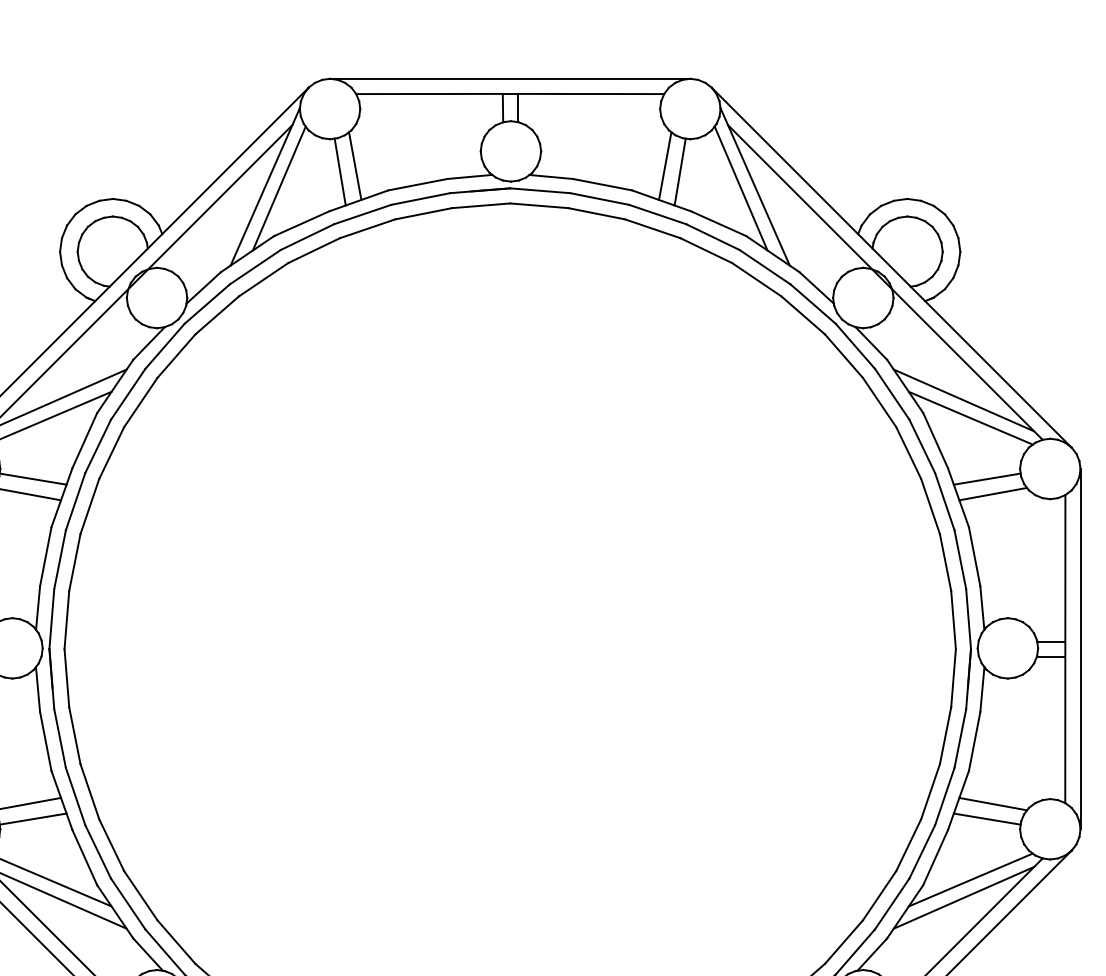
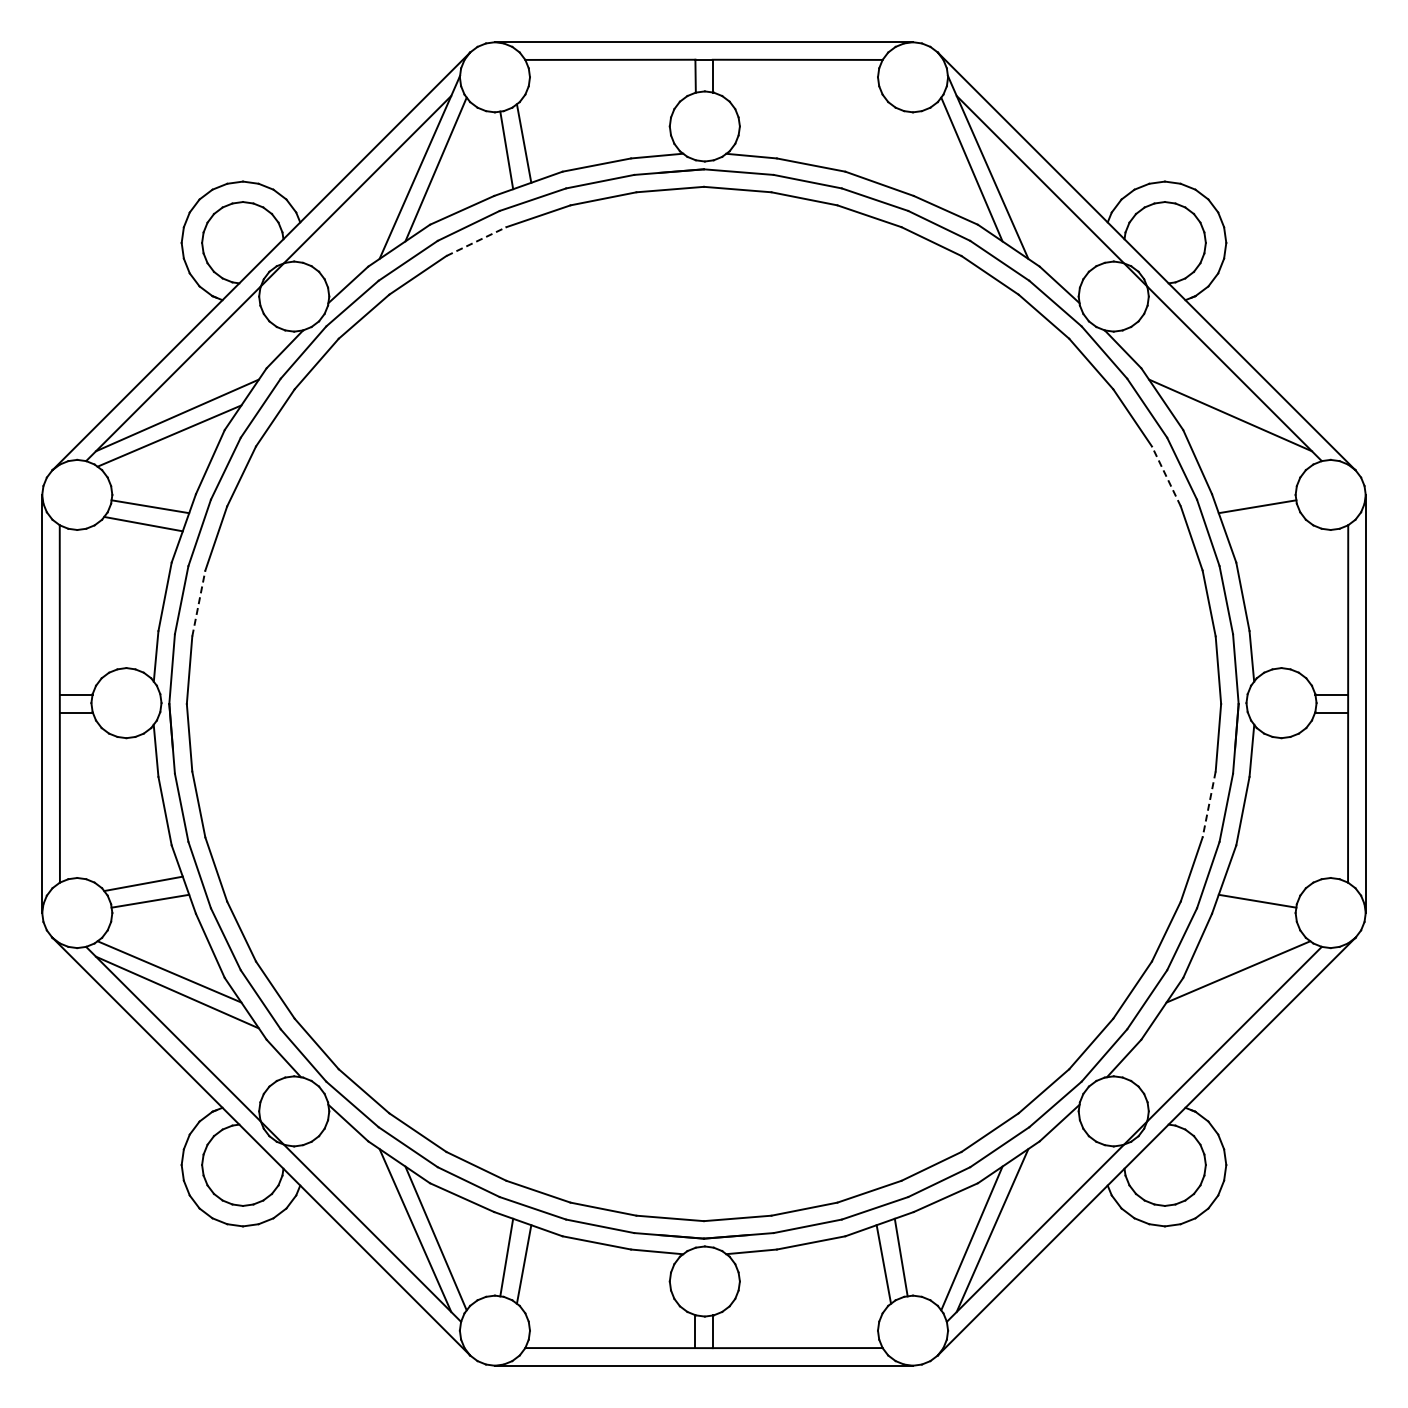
line: (664, 166) -> (883, 143), removed
line: (679, 172) -> (900, 150), removed
line: (314, 250) -> (476, 241), solid -> dashed
line: (970, 417) -> (1238, 435), removed
line: (908, 453) -> (1166, 476), solid -> dashed
line: (993, 493) -> (1264, 523), removed
line: (74, 562) -> (198, 603), solid -> dashed
line: (945, 735) -> (1209, 804), solid -> dashed
line: (993, 803) -> (1264, 883), removed
line: (963, 897) -> (1230, 992), removed

